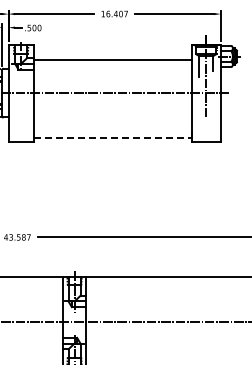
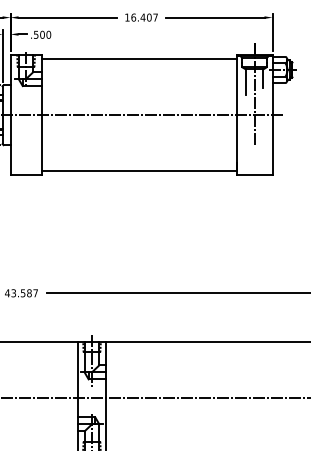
line: (112, 59) -> (138, 58), moved
line: (112, 138) -> (138, 171), dashed -> solid

